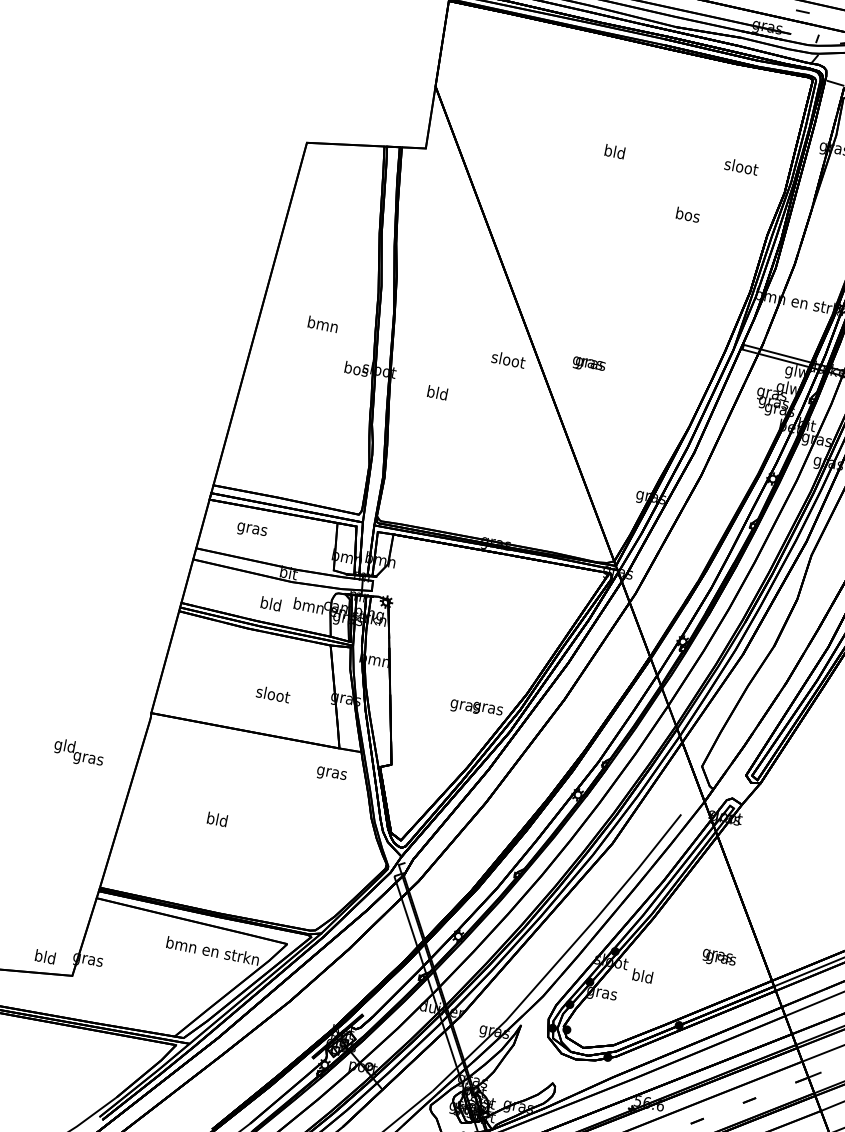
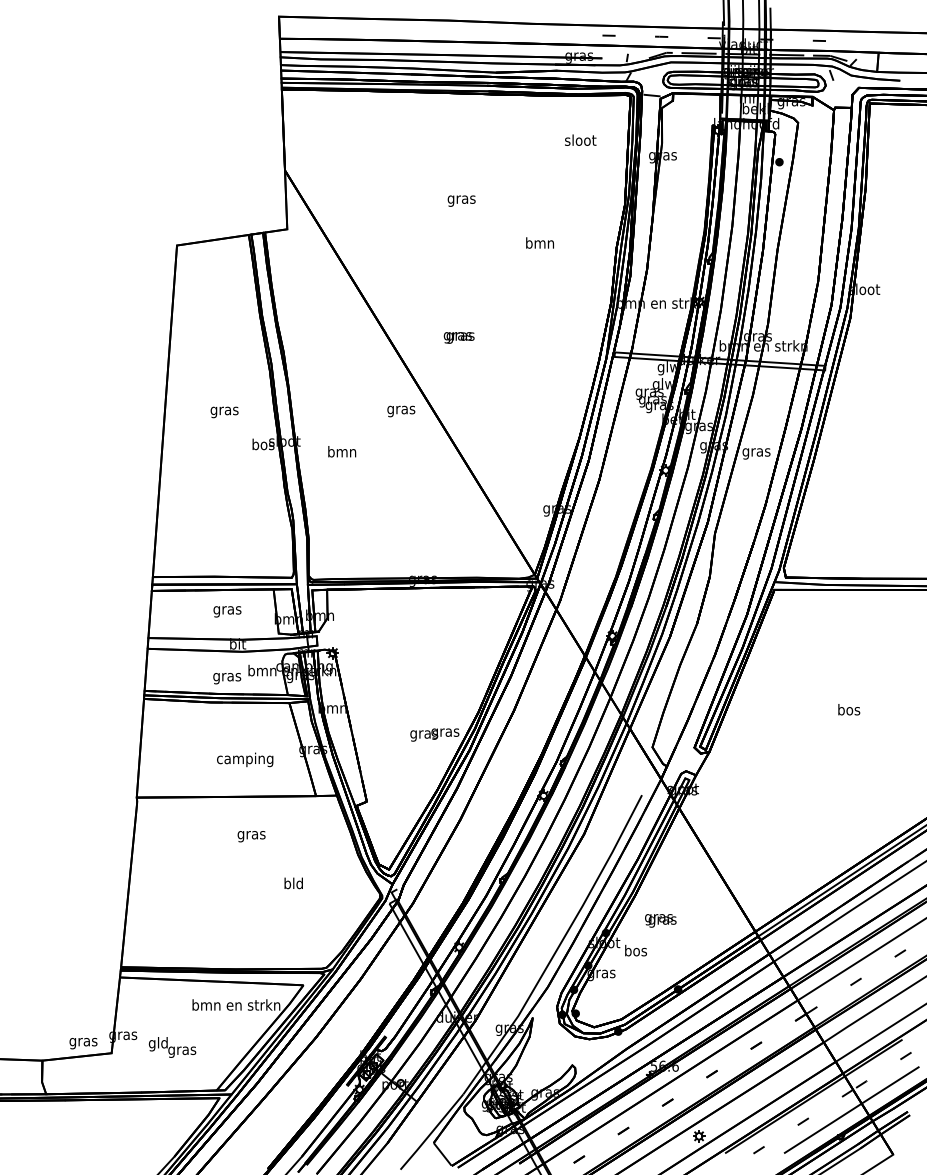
text: (614, 153) -> (461, 199), bld -> gras
text: (741, 166) -> (580, 139), moved
text: (687, 214) -> (539, 242), bos -> bmn
text: (322, 325) -> (224, 410), bmn -> gras
text: (508, 360) -> (401, 409), sloot -> gras
text: (588, 364) -> (458, 337), moved
text: (438, 392) -> (342, 451), bld -> bmn
text: (252, 530) -> (227, 611), moved
text: (271, 604) -> (227, 676), bld -> gras
text: (273, 695) -> (245, 759), sloot -> camping
text: (78, 753) -> (172, 1047), moved
text: (331, 774) -> (251, 836), moved
text: (217, 819) -> (293, 883), moved
text: (45, 957) -> (83, 1041), bld -> gras
text: (718, 958) -> (660, 920), moved
text: (642, 975) -> (635, 950), bld -> bos

